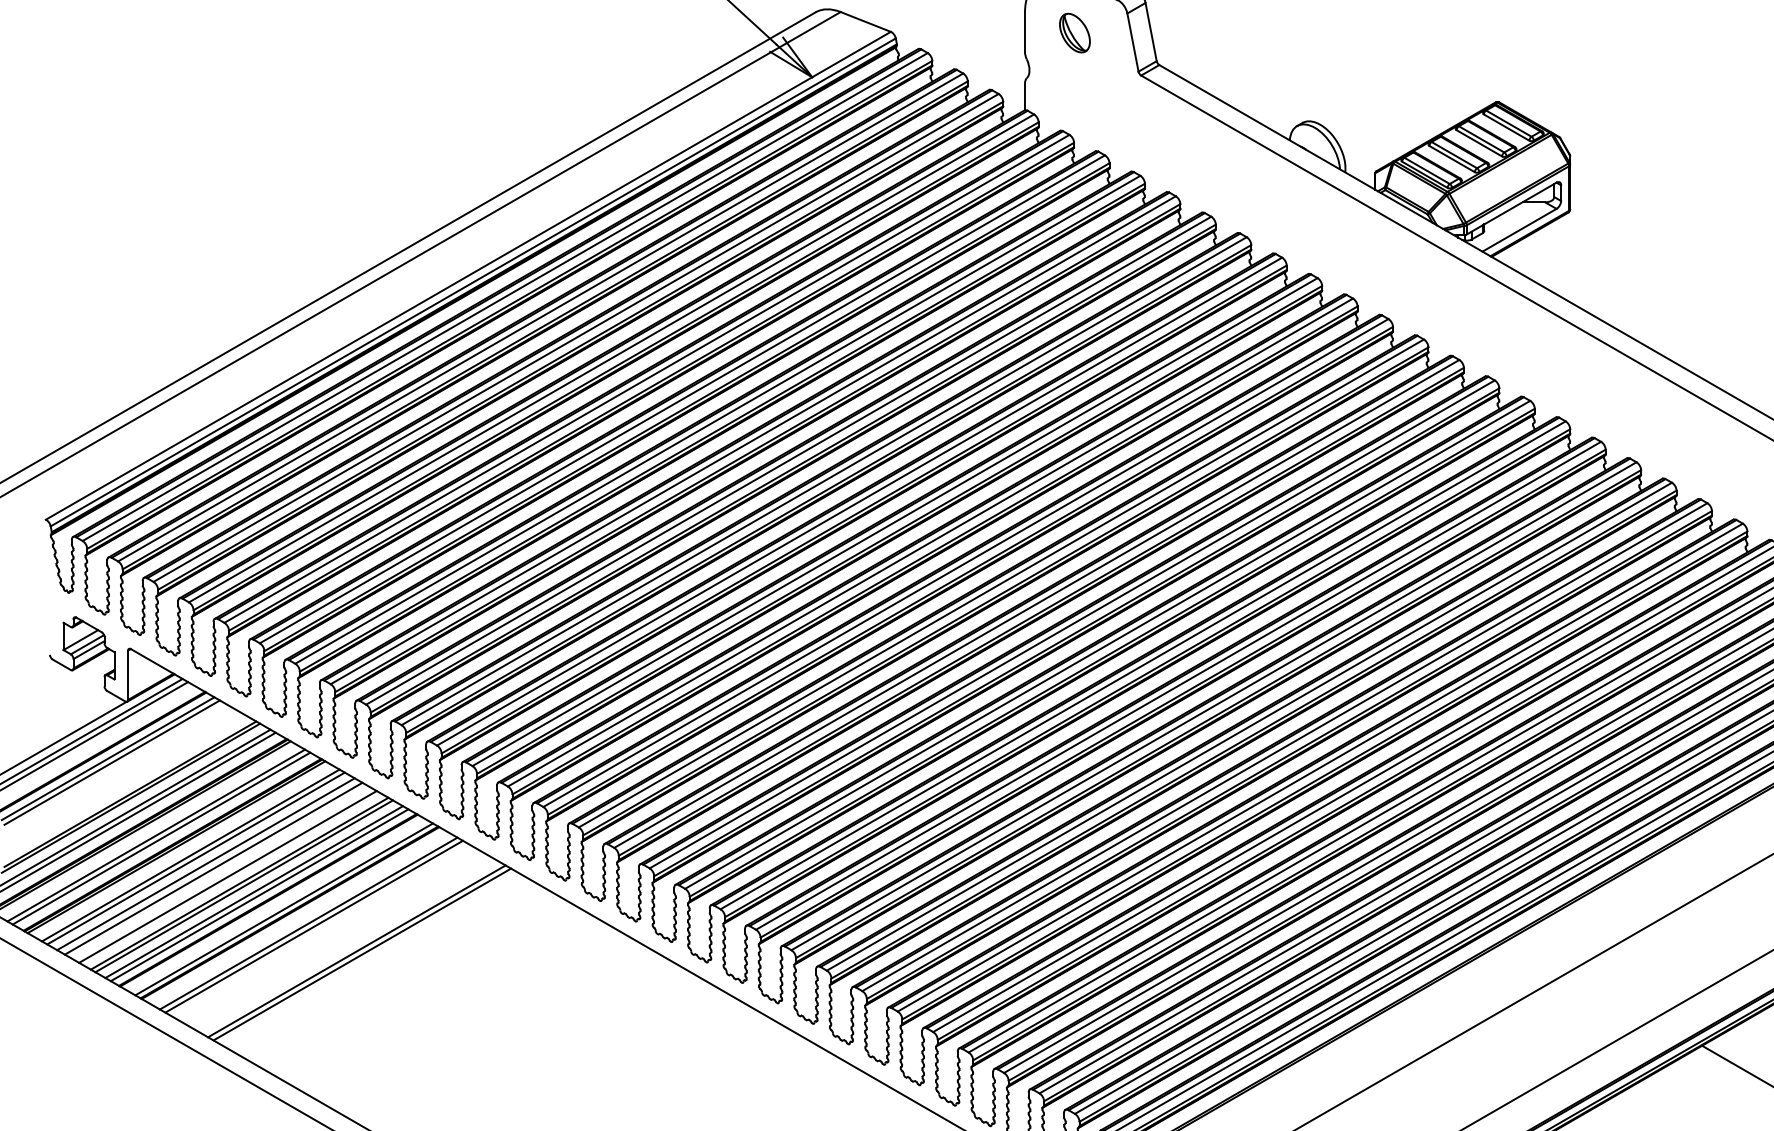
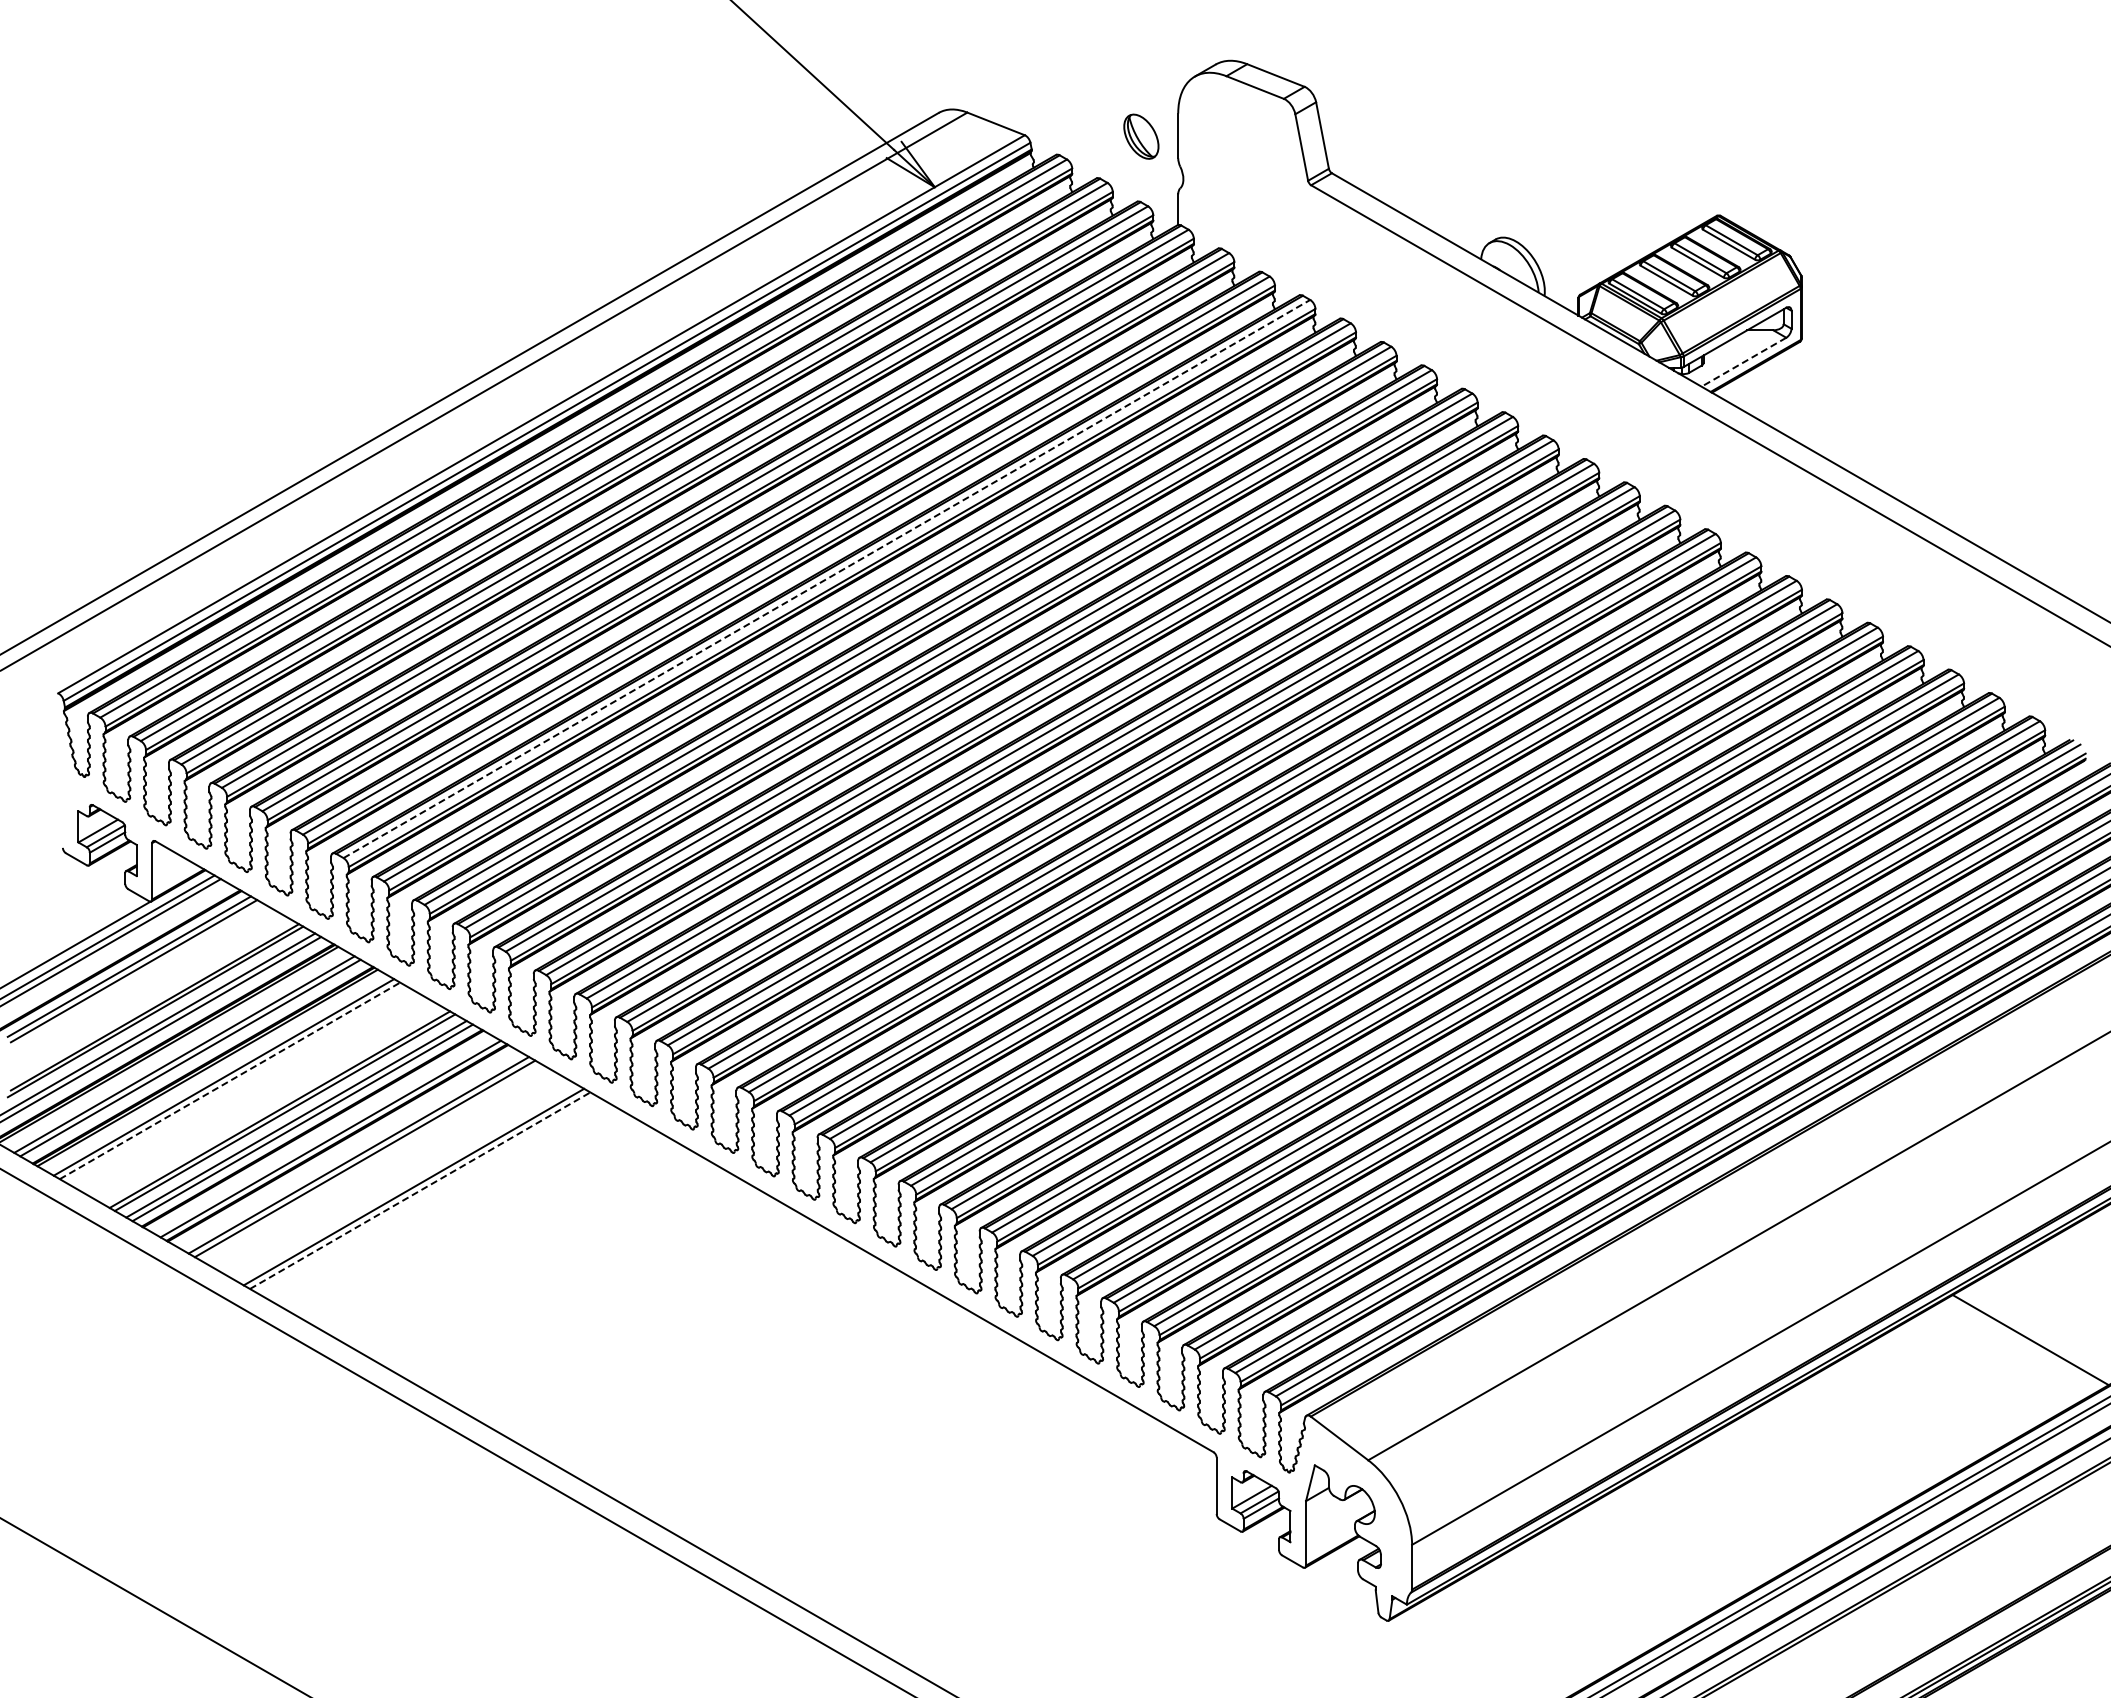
part: (1075, 32) -> (1141, 136), moved
line: (1519, 230) -> (1743, 362), solid -> dashed
line: (718, 419) -> (827, 578), solid -> dashed
line: (196, 858) -> (230, 1080), solid -> dashed
line: (206, 864) -> (241, 1087), removed
line: (213, 868) -> (249, 1092), removed
line: (227, 876) -> (266, 1101), removed
line: (362, 954) -> (420, 1190), solid -> dashed

